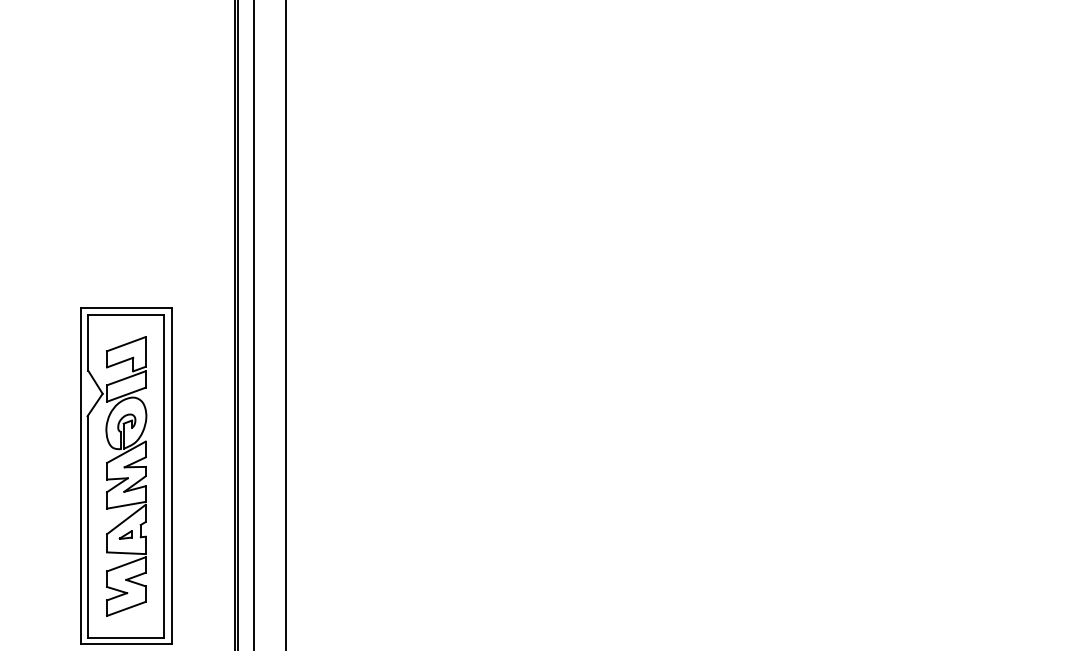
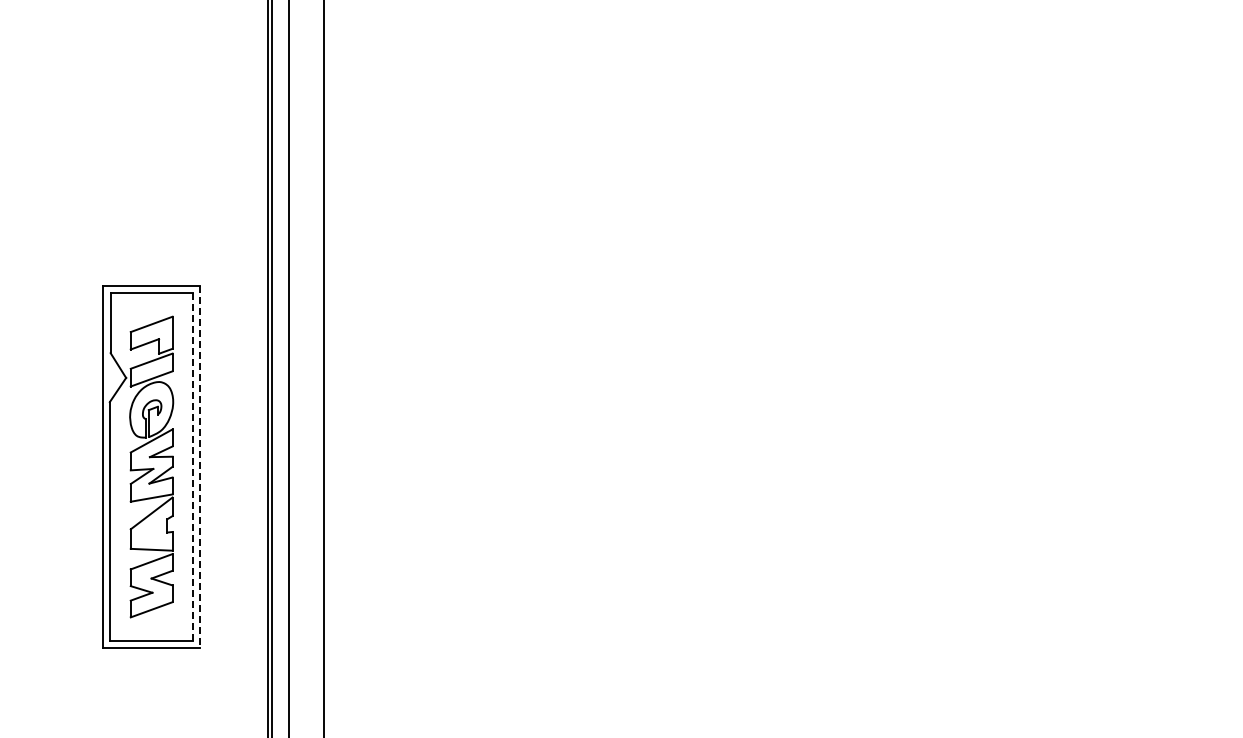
line: (164, 475) -> (192, 466), solid -> dashed
line: (171, 476) -> (200, 467), solid -> dashed
part: (125, 535) -> (150, 530), removed

